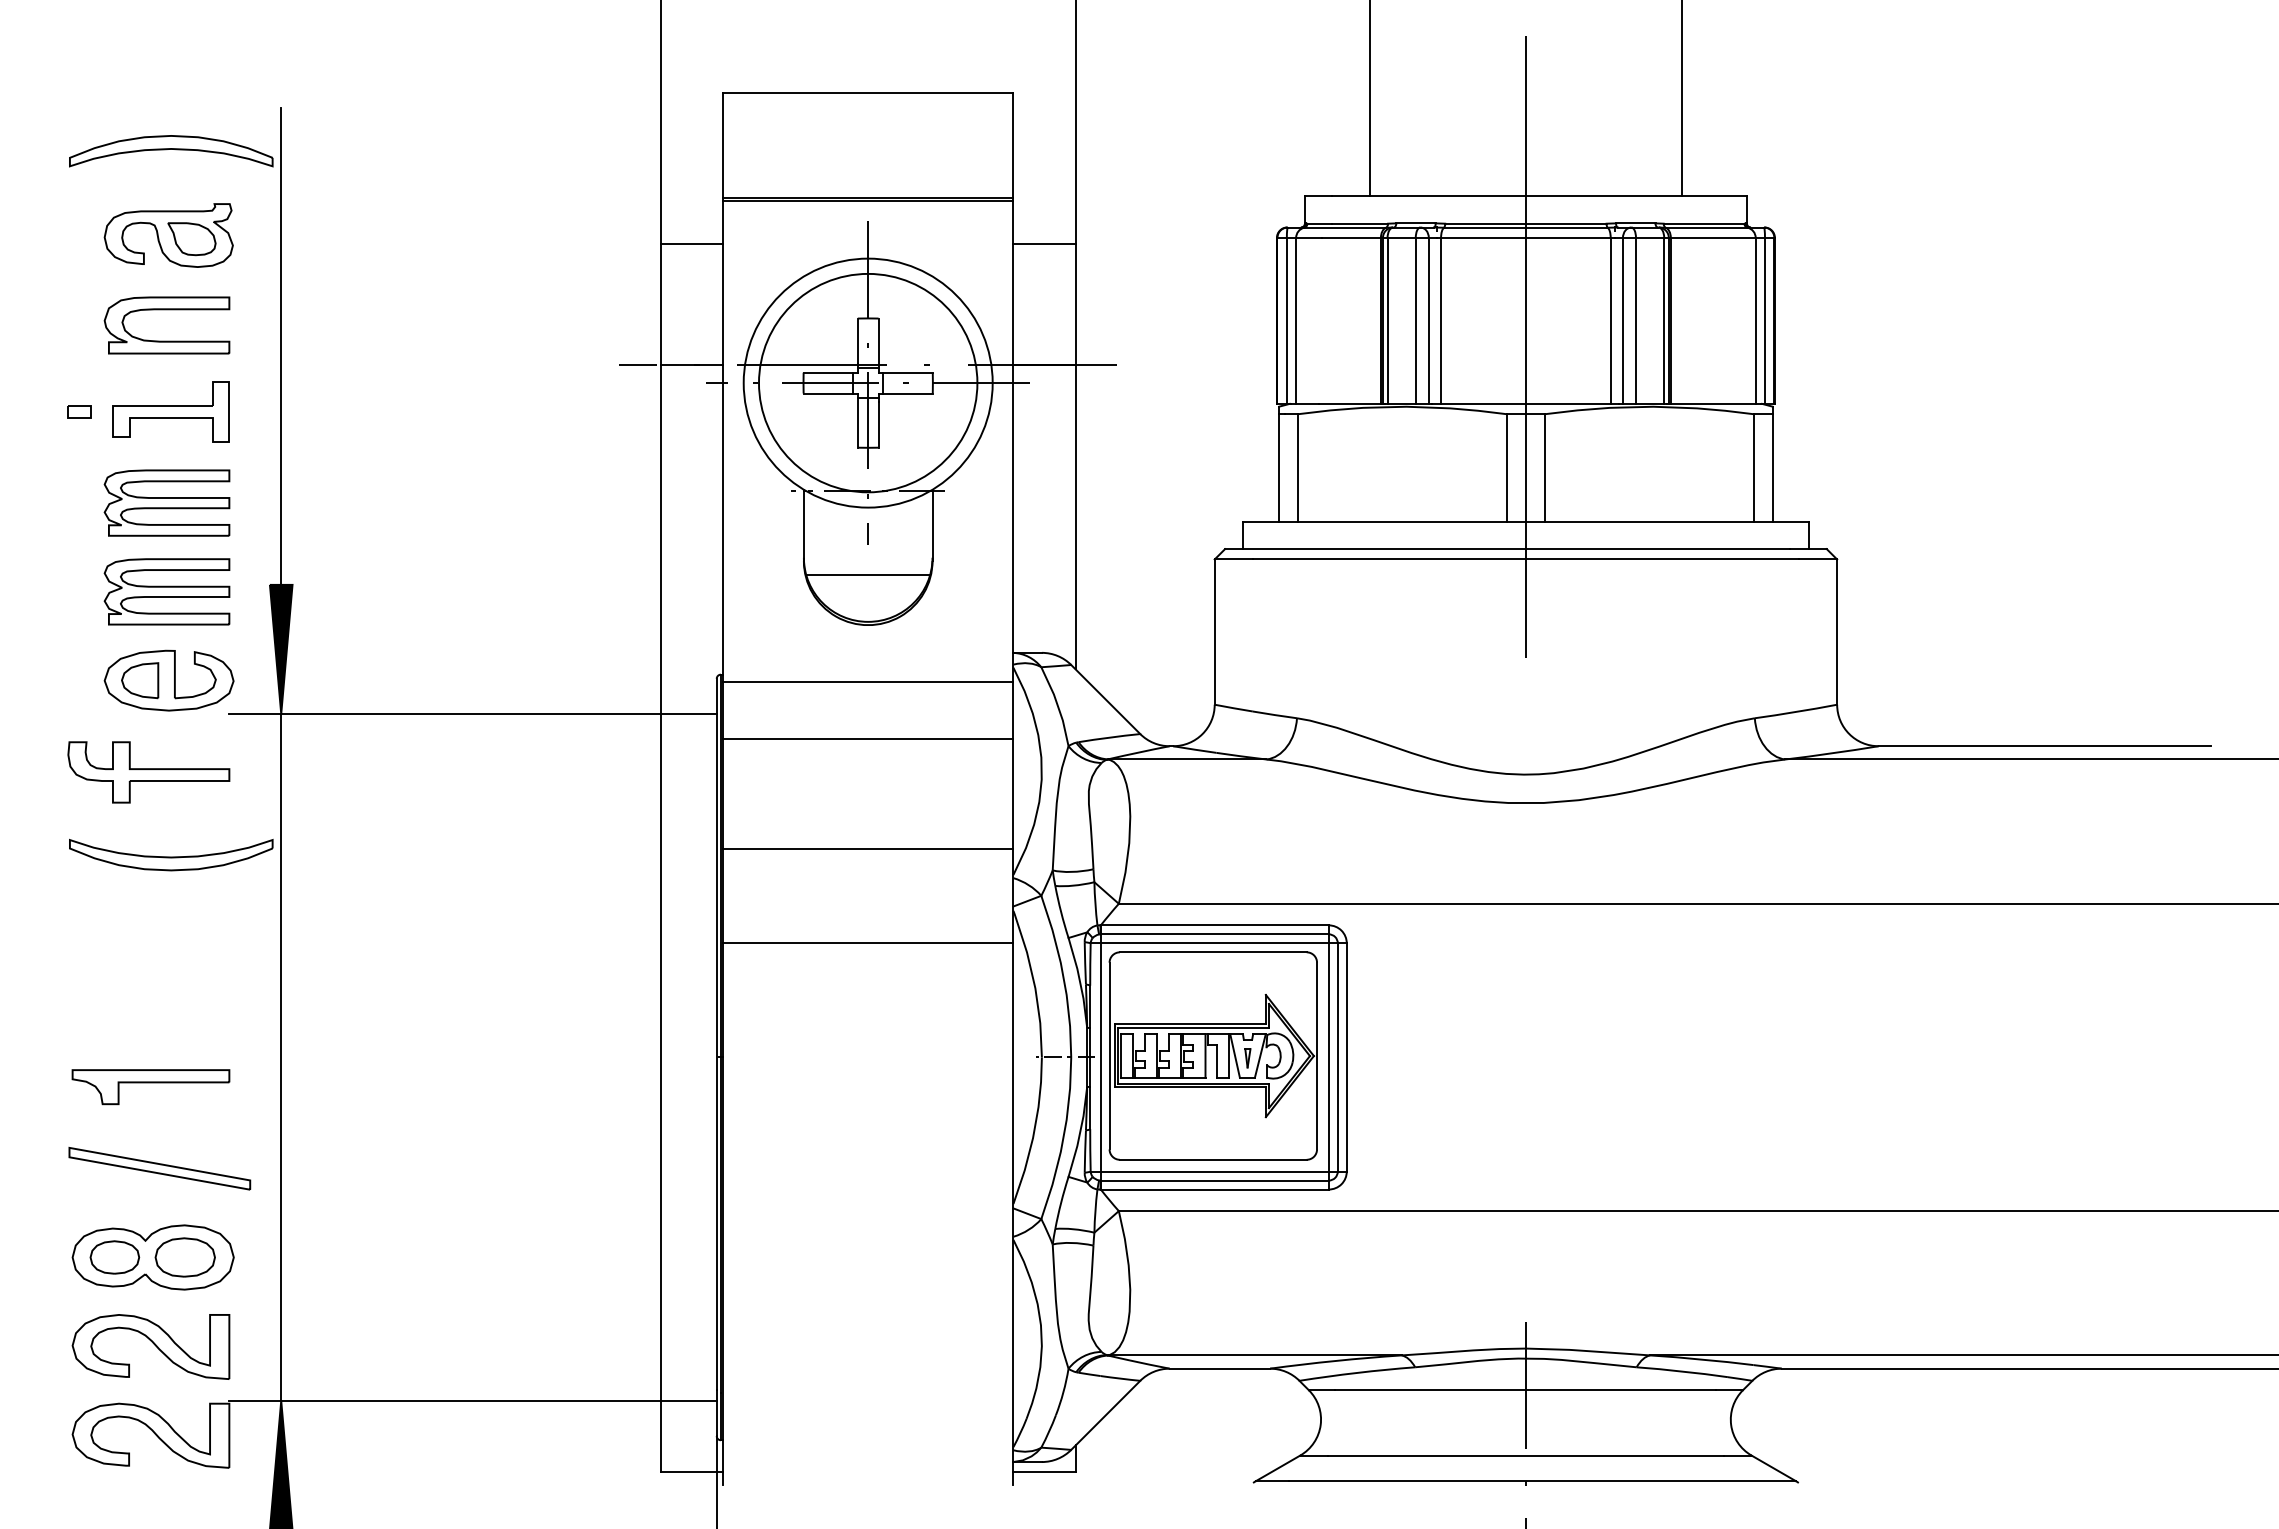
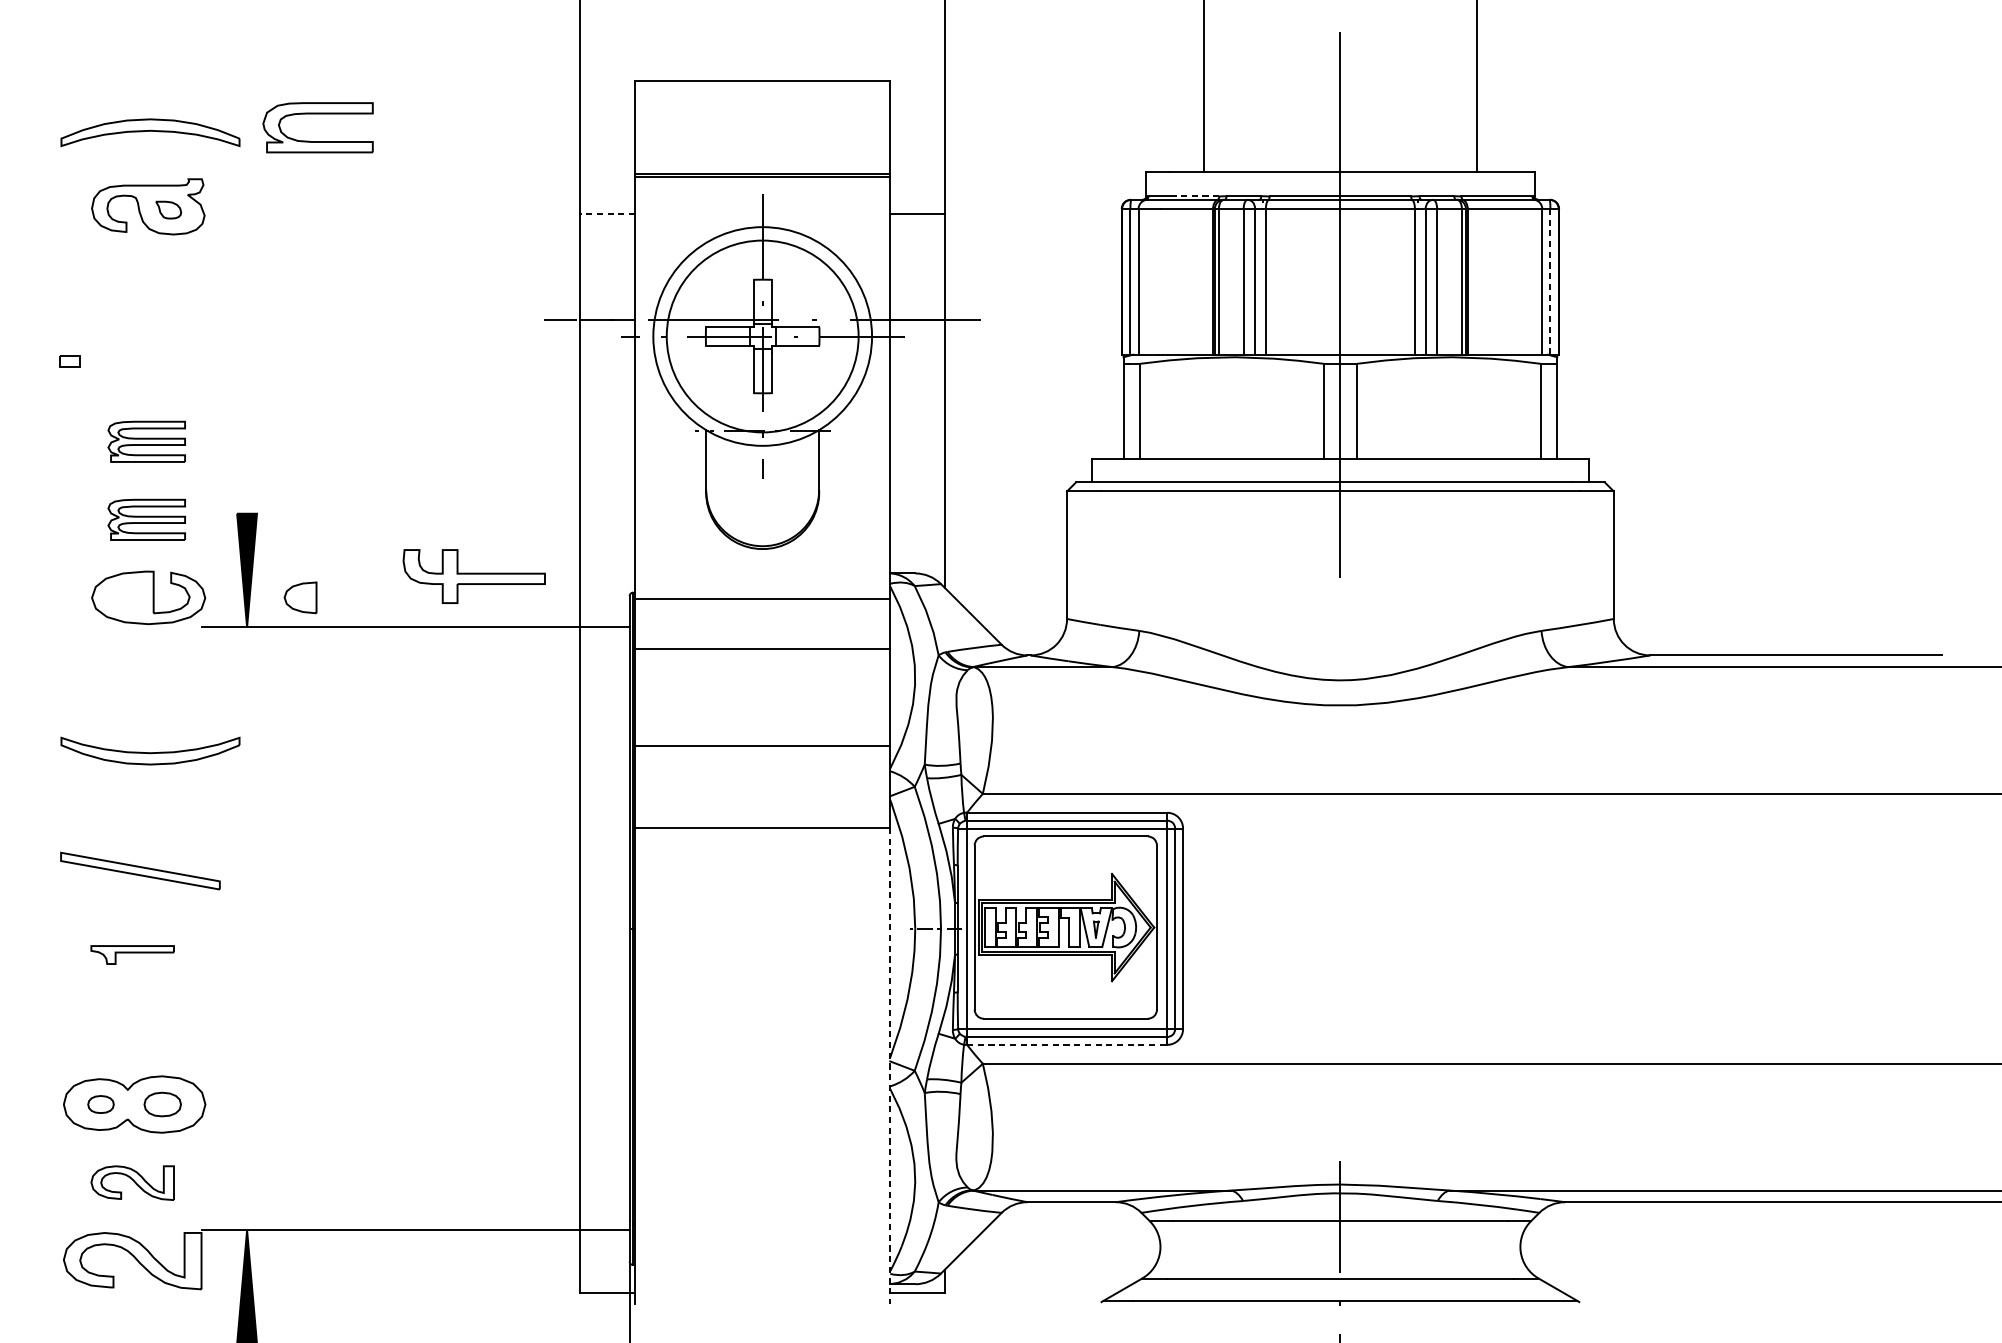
line: (1359, 223) -> (1194, 196), solid -> dashed
part: (191, 239) -> (168, 210), size x0.6
line: (691, 243) -> (607, 213), solid -> dashed
part: (166, 310) -> (317, 114), moved
line: (1764, 320) -> (1550, 281), solid -> dashed
line: (281, 345) -> (247, 303), removed
part: (170, 411) -> (149, 361), removed
part: (166, 502) -> (146, 441), size x0.7
line: (868, 574) -> (762, 504), removed
part: (166, 591) -> (146, 519), size x0.7
part: (140, 680) -> (300, 597), moved
part: (148, 772) -> (473, 576), moved
line: (281, 1057) -> (247, 928), removed
part: (150, 1087) -> (132, 955), size x0.6
part: (159, 1168) -> (140, 870), moved
line: (1214, 1189) -> (1066, 1044), solid -> dashed
line: (1013, 1214) -> (890, 1066), solid -> dashed
part: (114, 1257) -> (100, 1104), size x0.6
part: (184, 1257) -> (162, 1104), size x0.7
part: (150, 1346) -> (132, 1182), size x0.6

